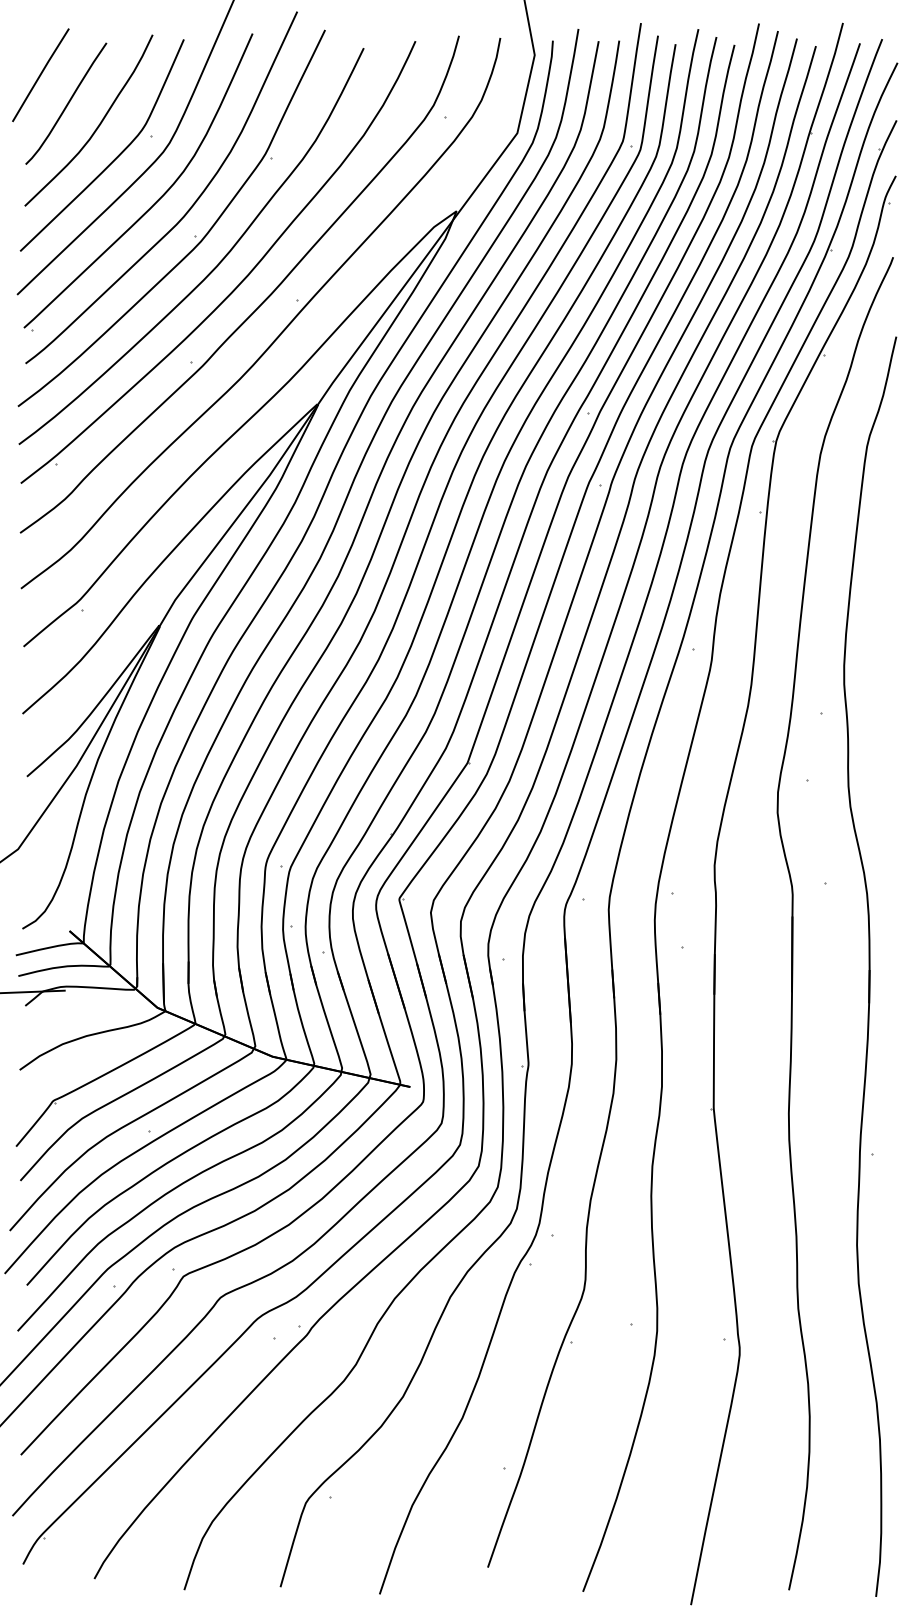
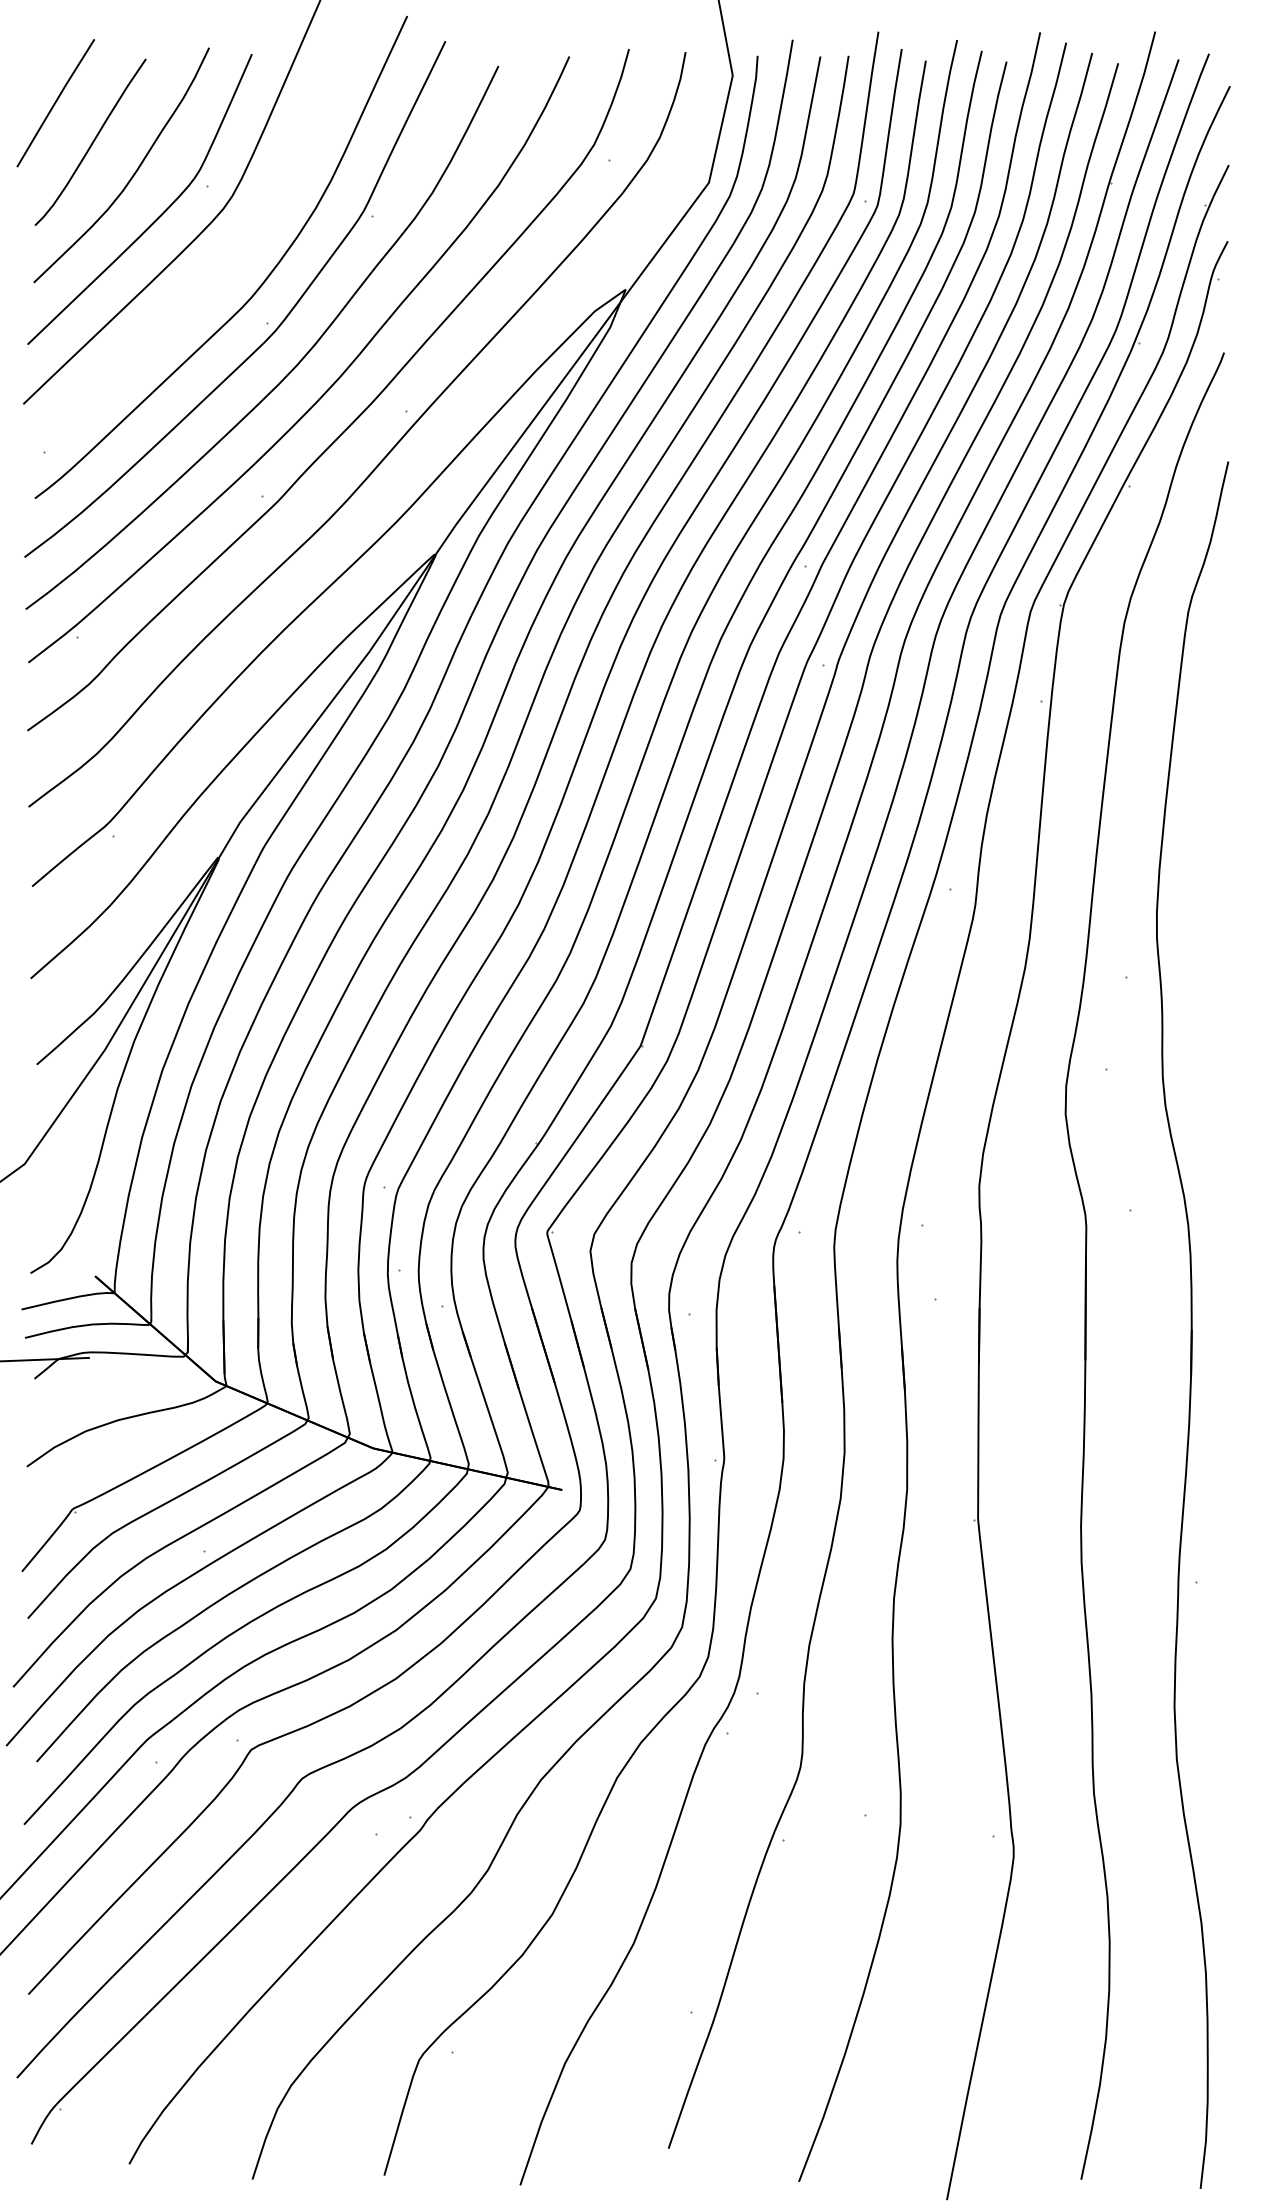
curve: (157, 200) -> (215, 274), removed

